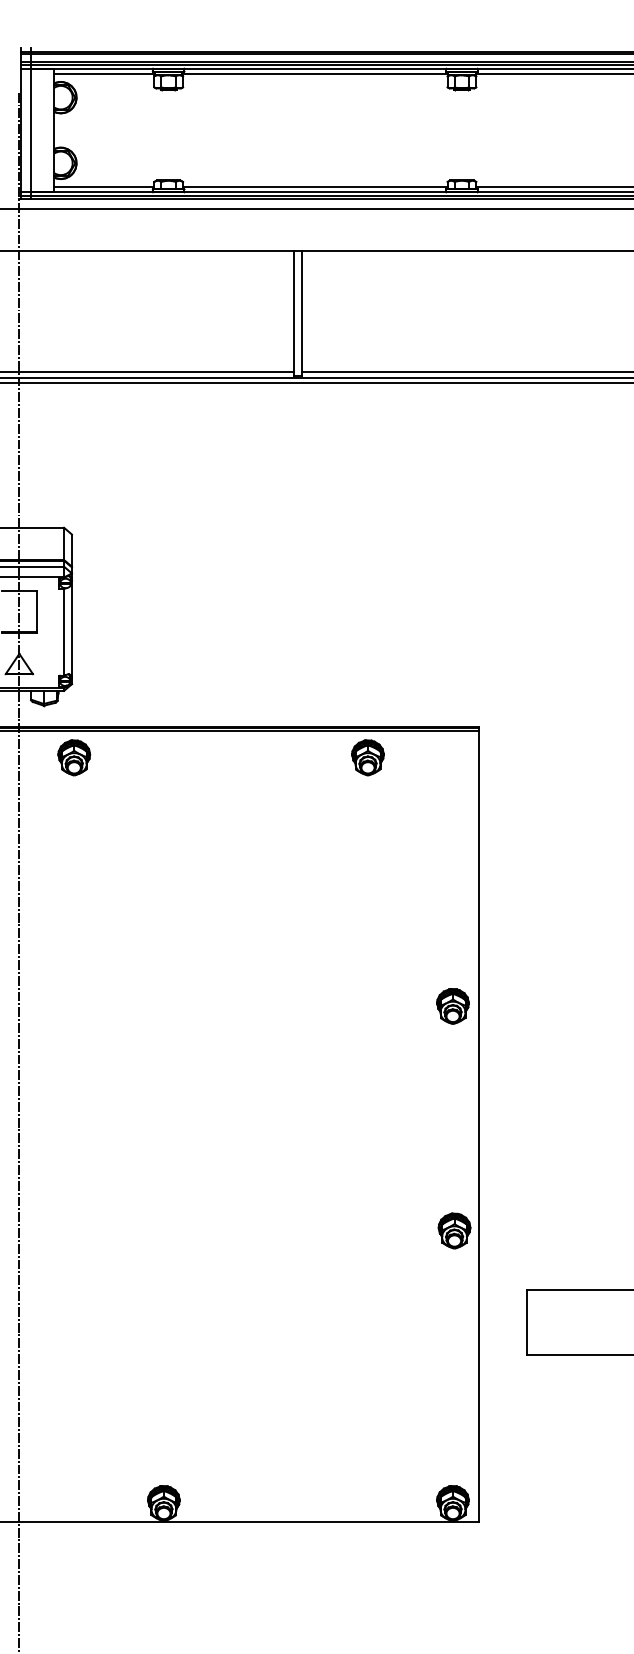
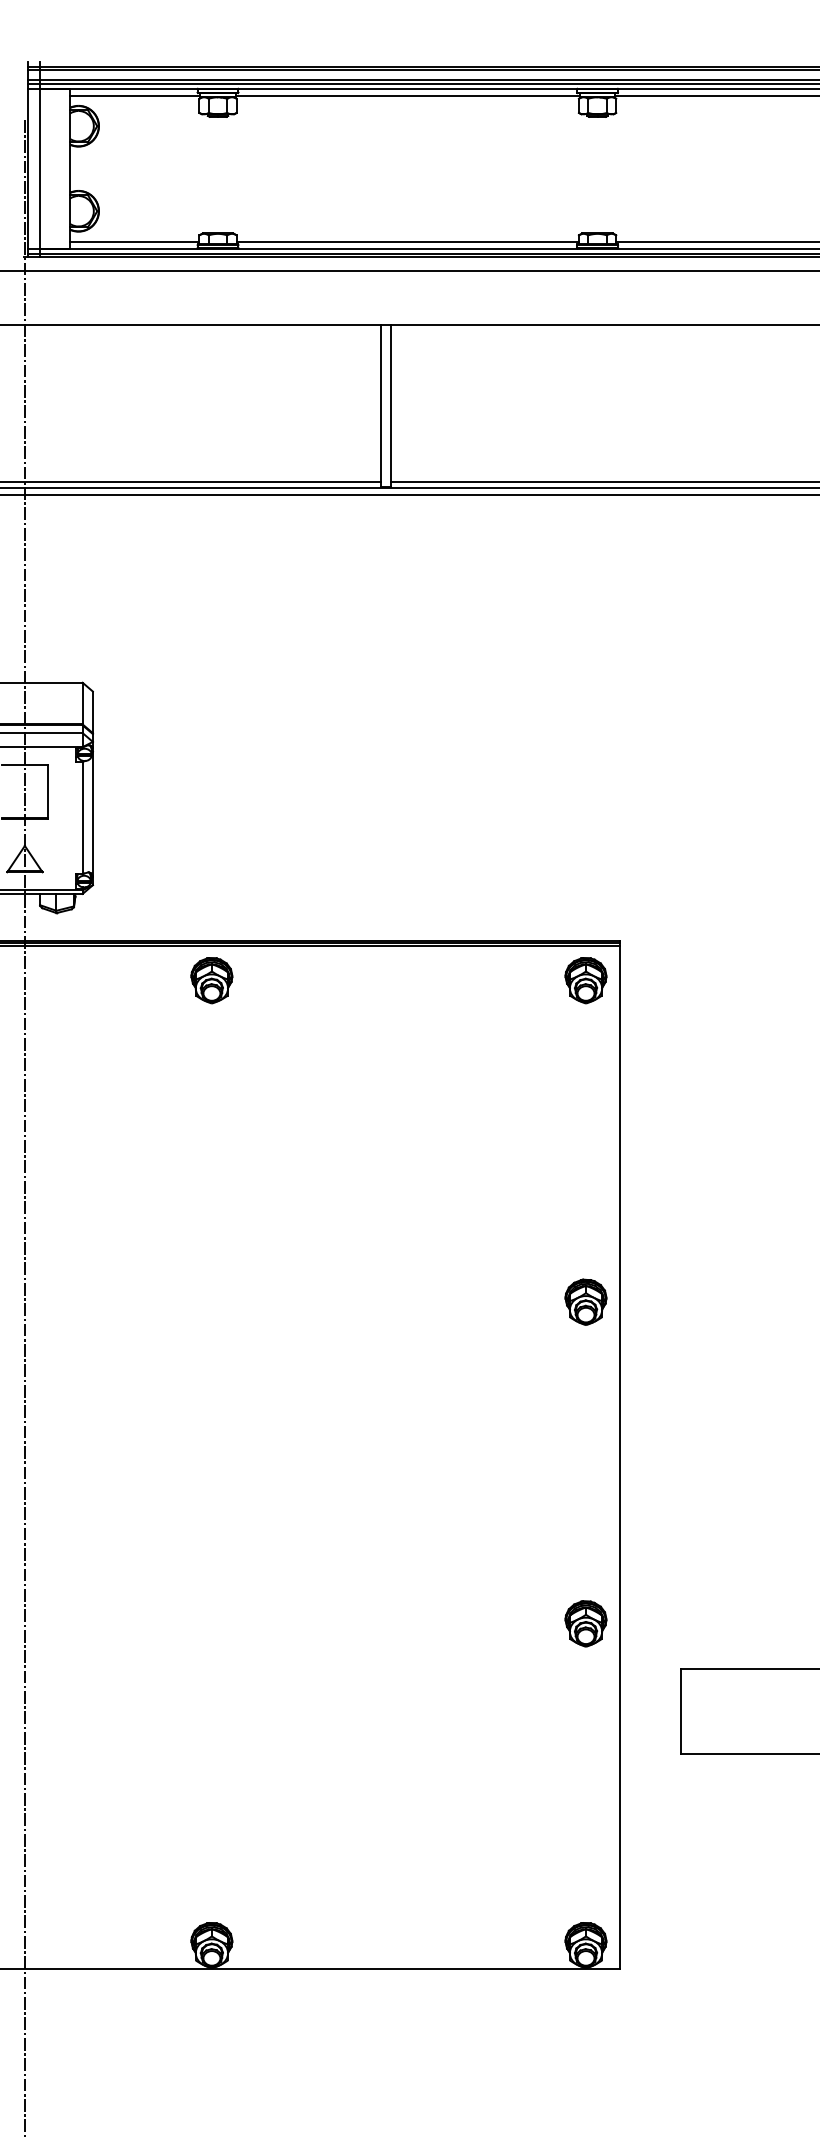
part: (73, 757) -> (211, 980), moved
part: (367, 757) -> (585, 980), moved
part: (454, 1230) -> (585, 1623), moved

